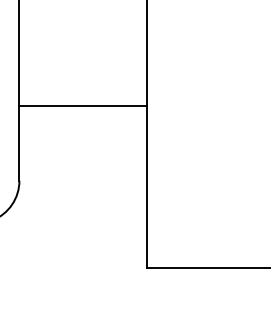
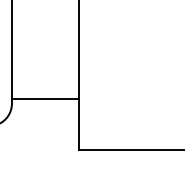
line: (83, 106) -> (45, 99), moved

